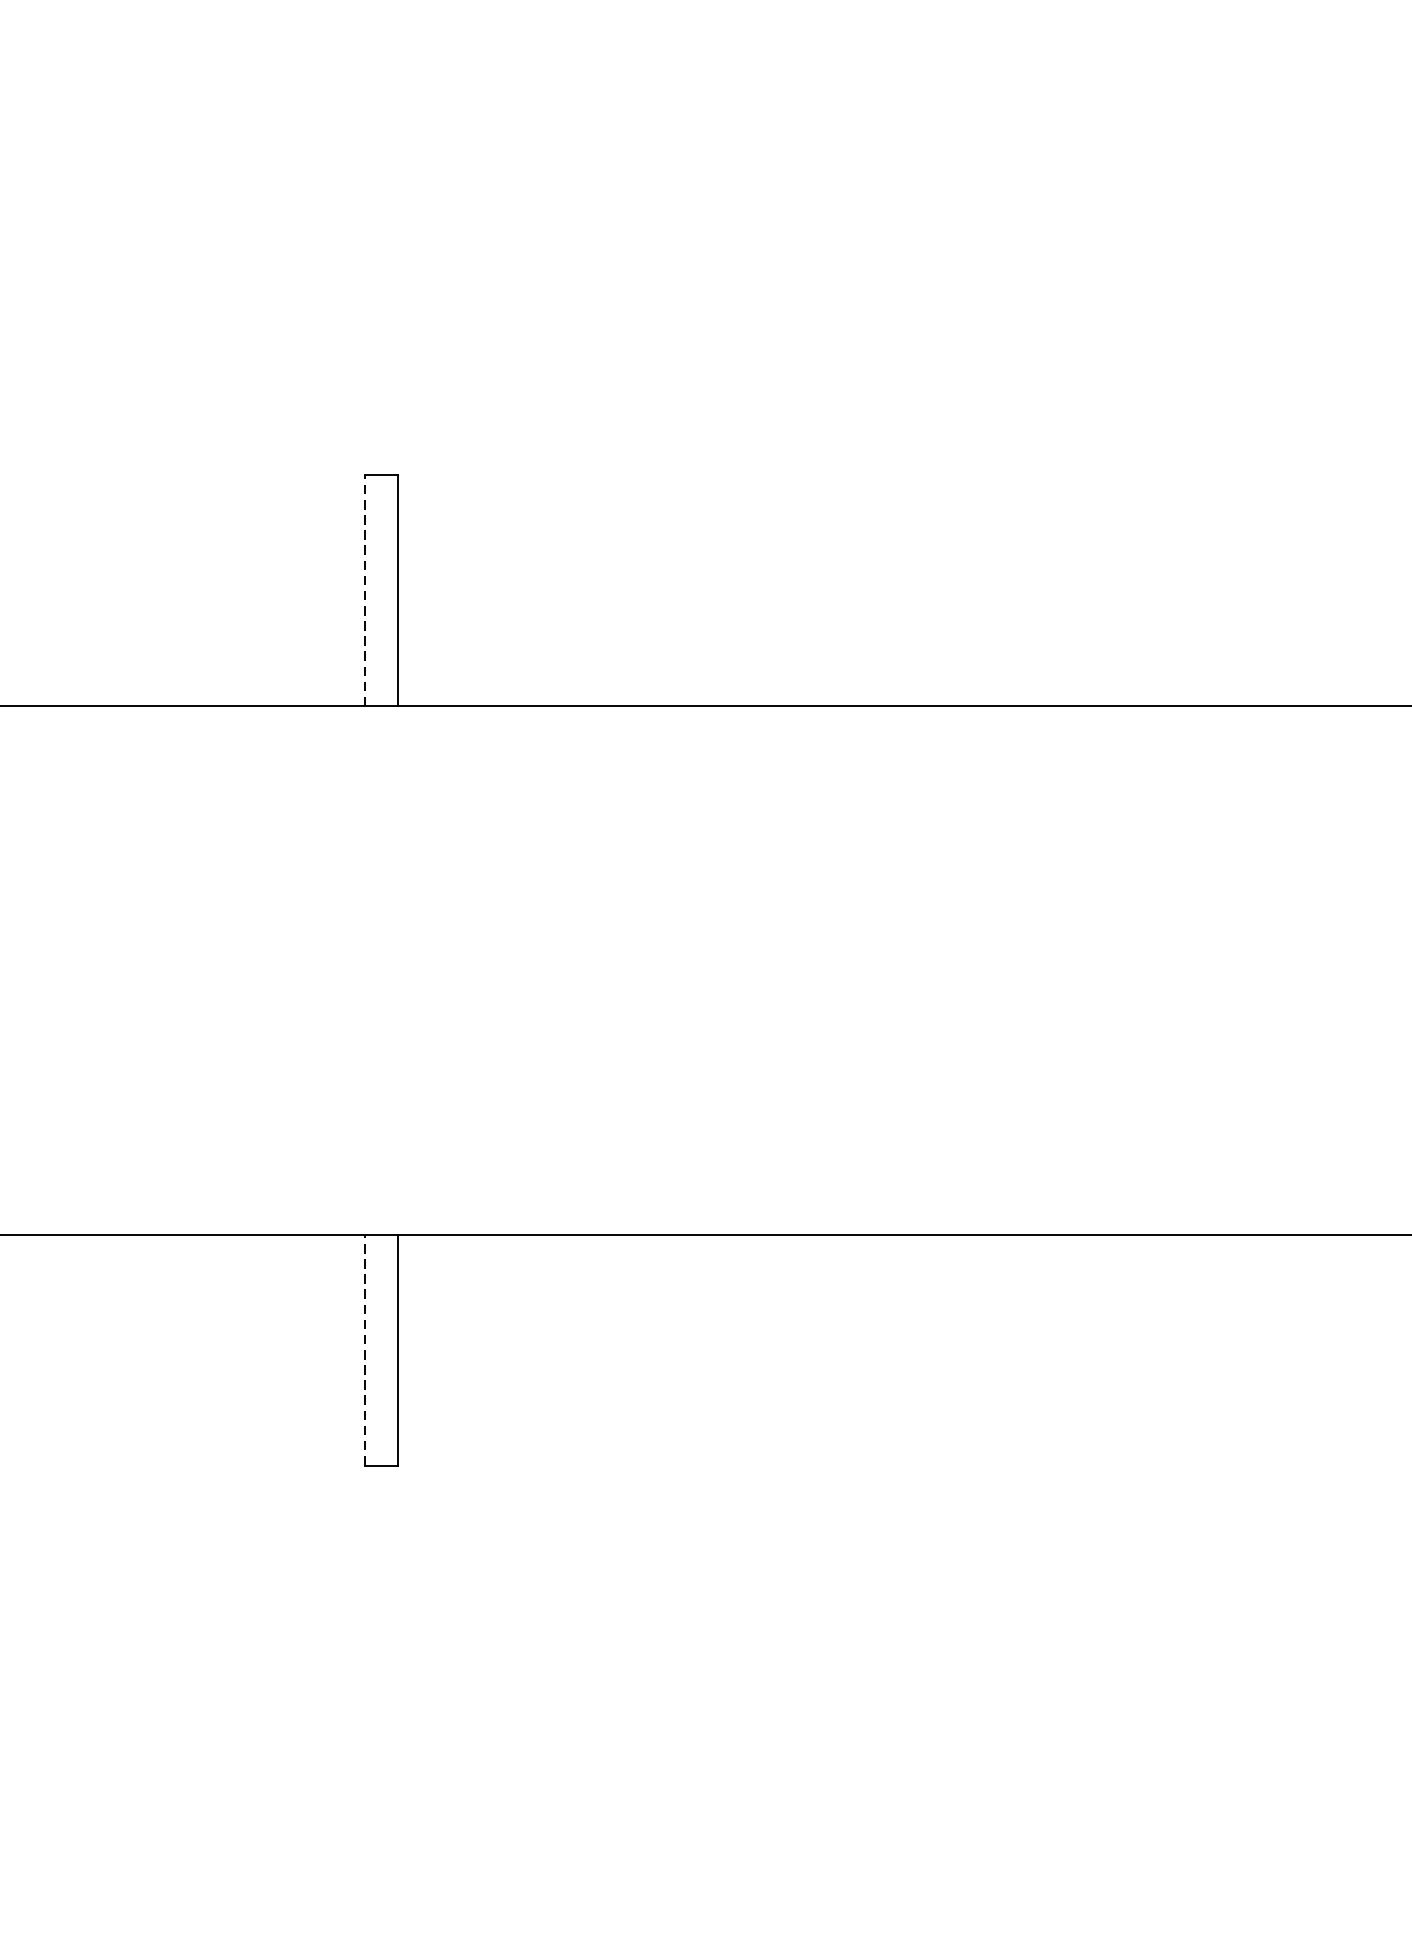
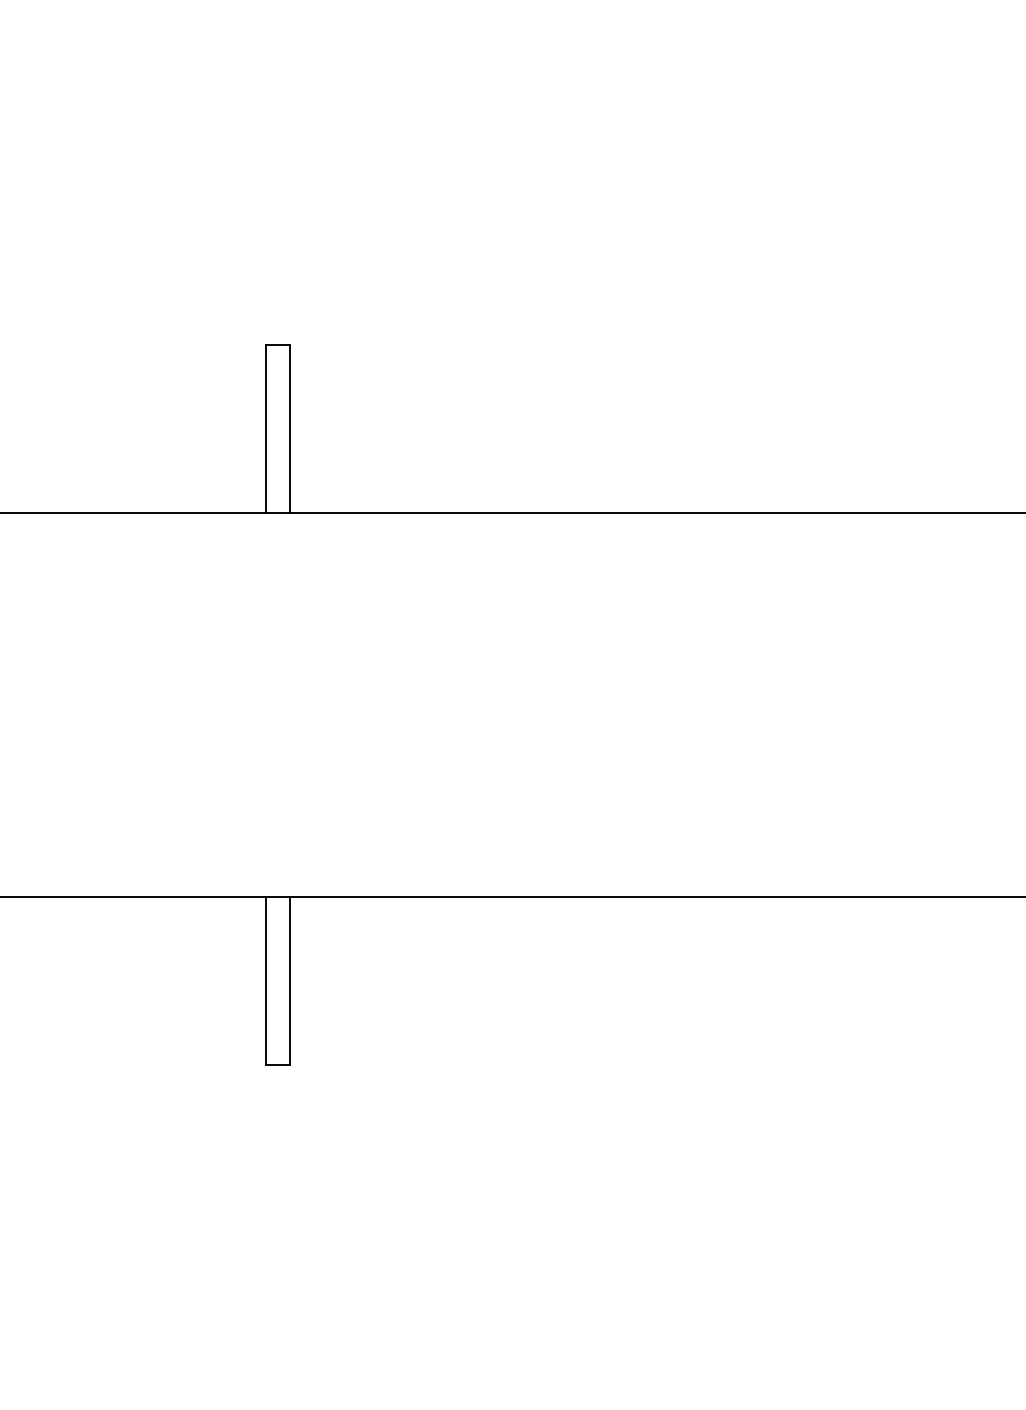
line: (365, 591) -> (265, 429), dashed -> solid
line: (365, 1349) -> (265, 980), dashed -> solid

